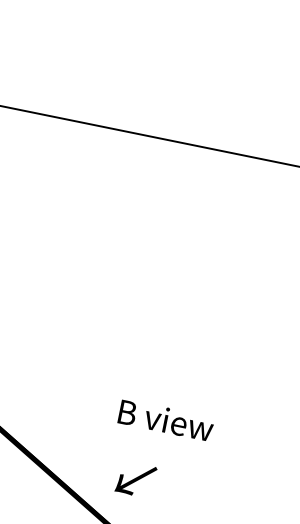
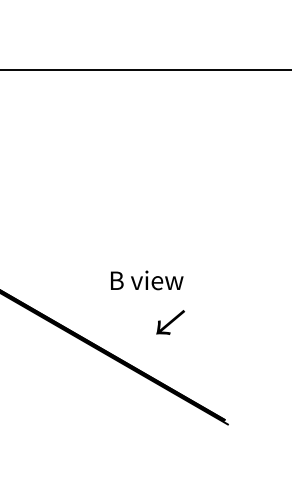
text: (166, 420) -> (147, 280), moved
text: (135, 479) -> (170, 322), moved

